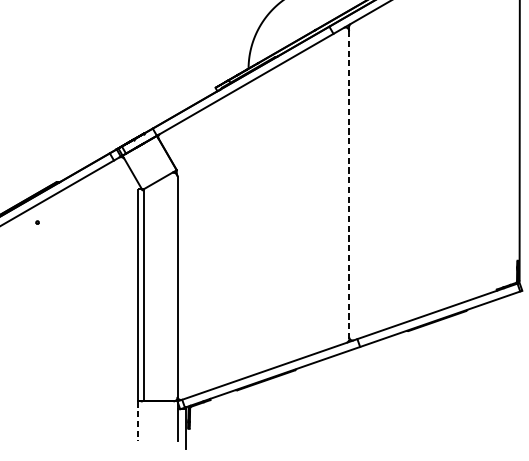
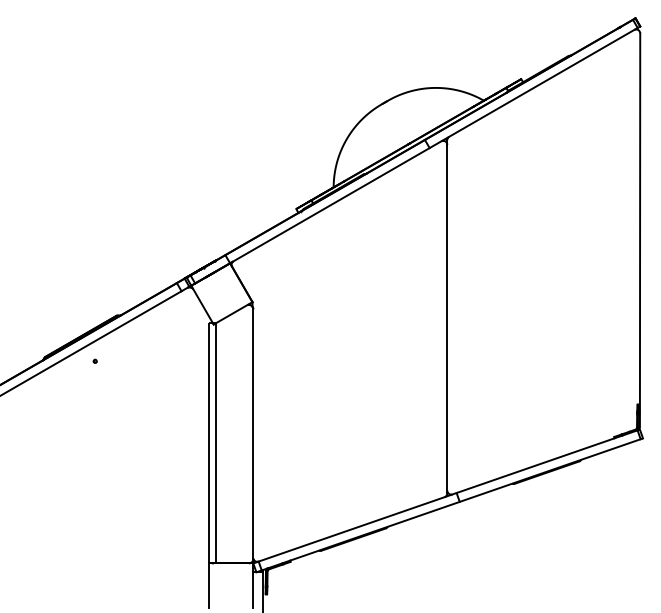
line: (349, 185) -> (447, 319), dashed -> solid
line: (137, 421) -> (208, 586), dashed -> solid

